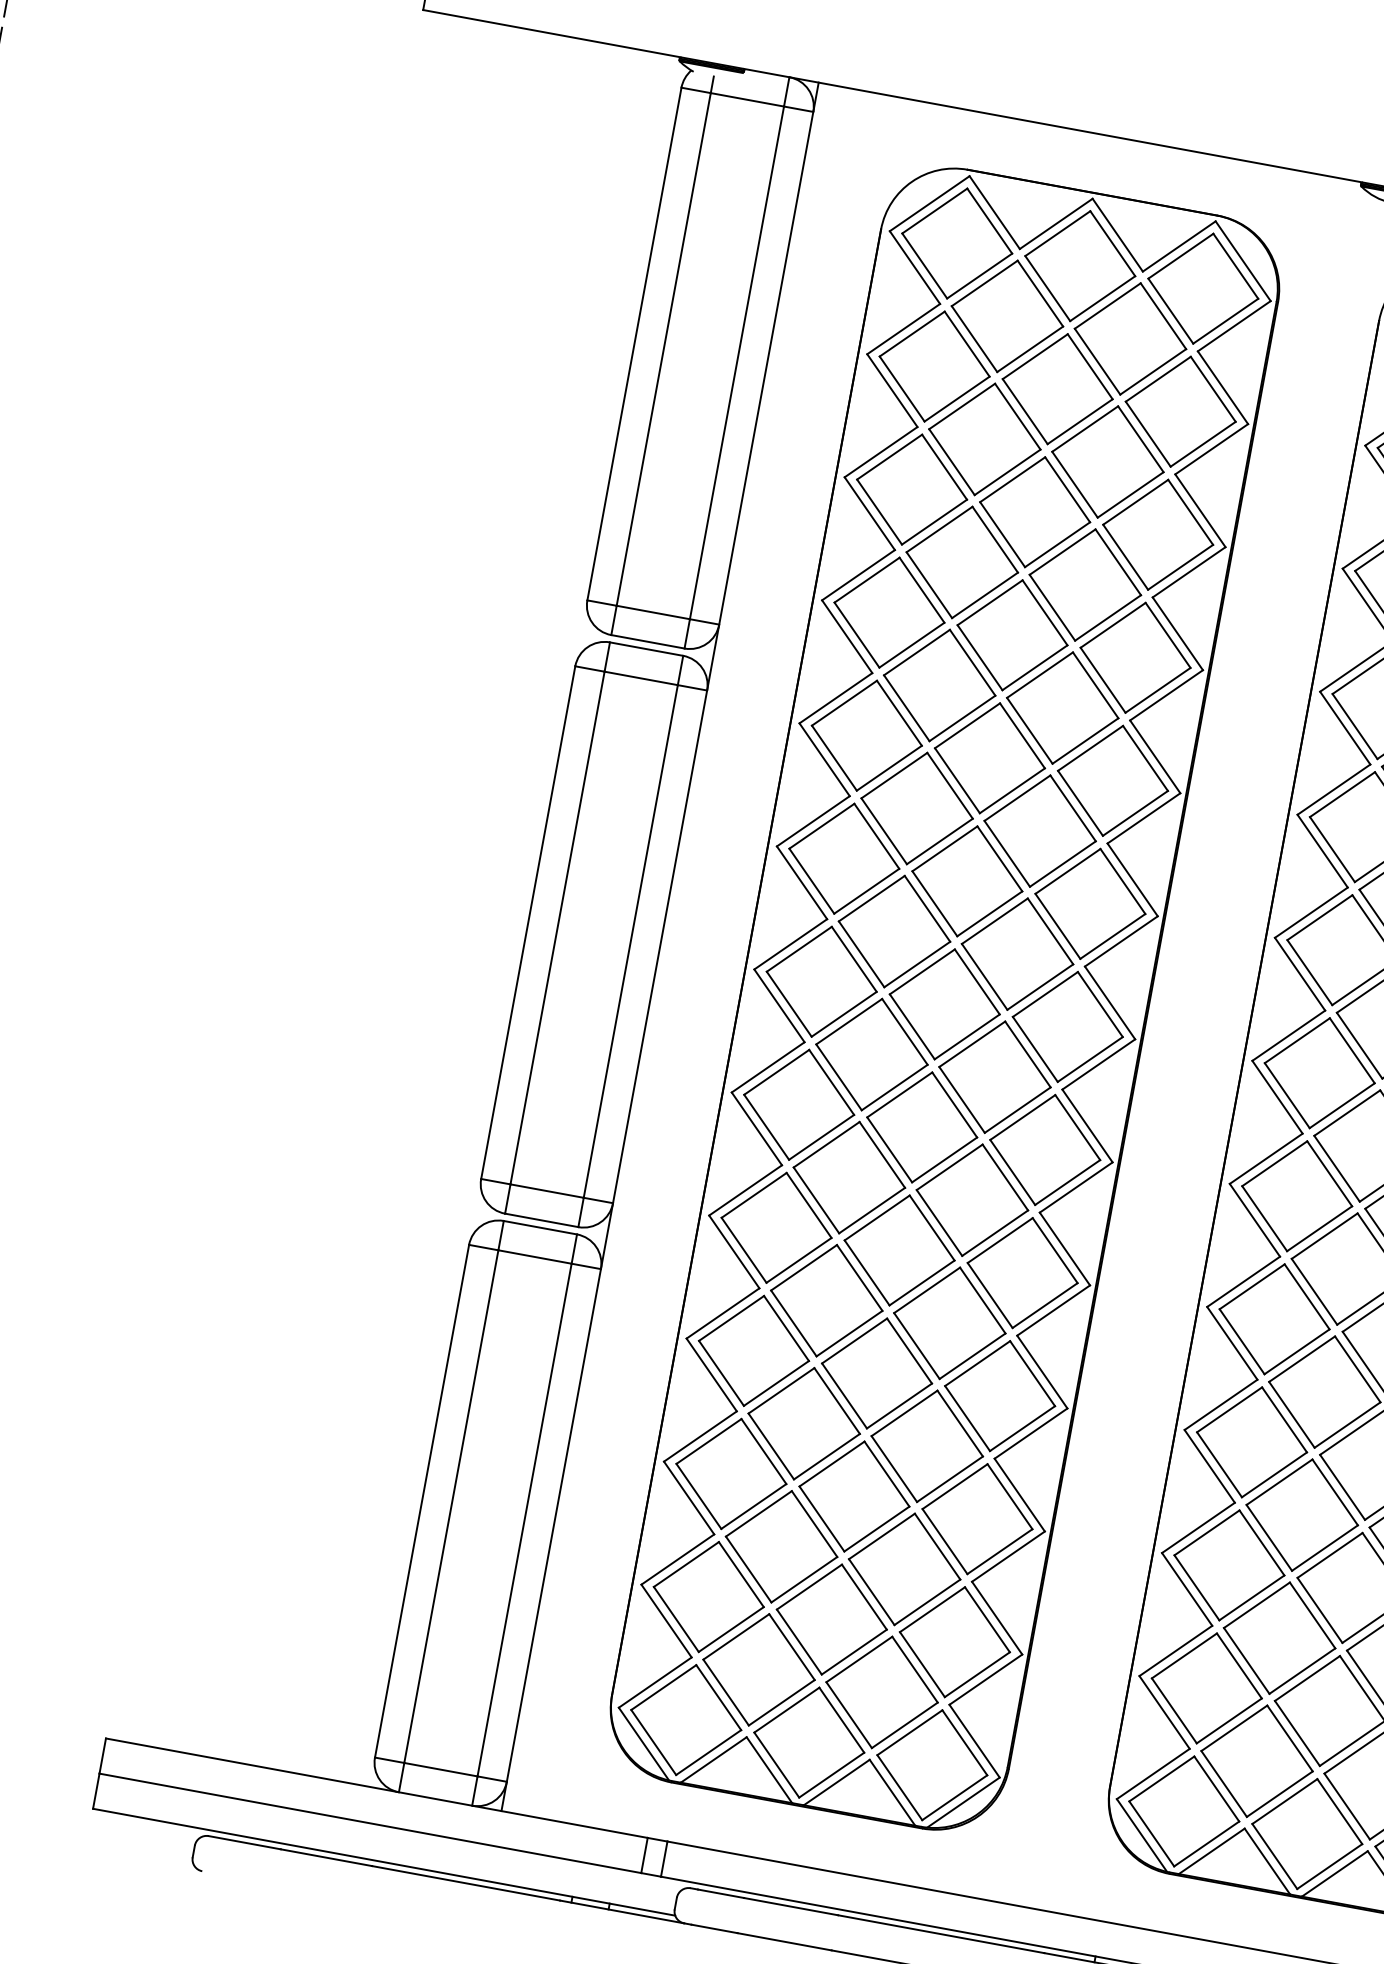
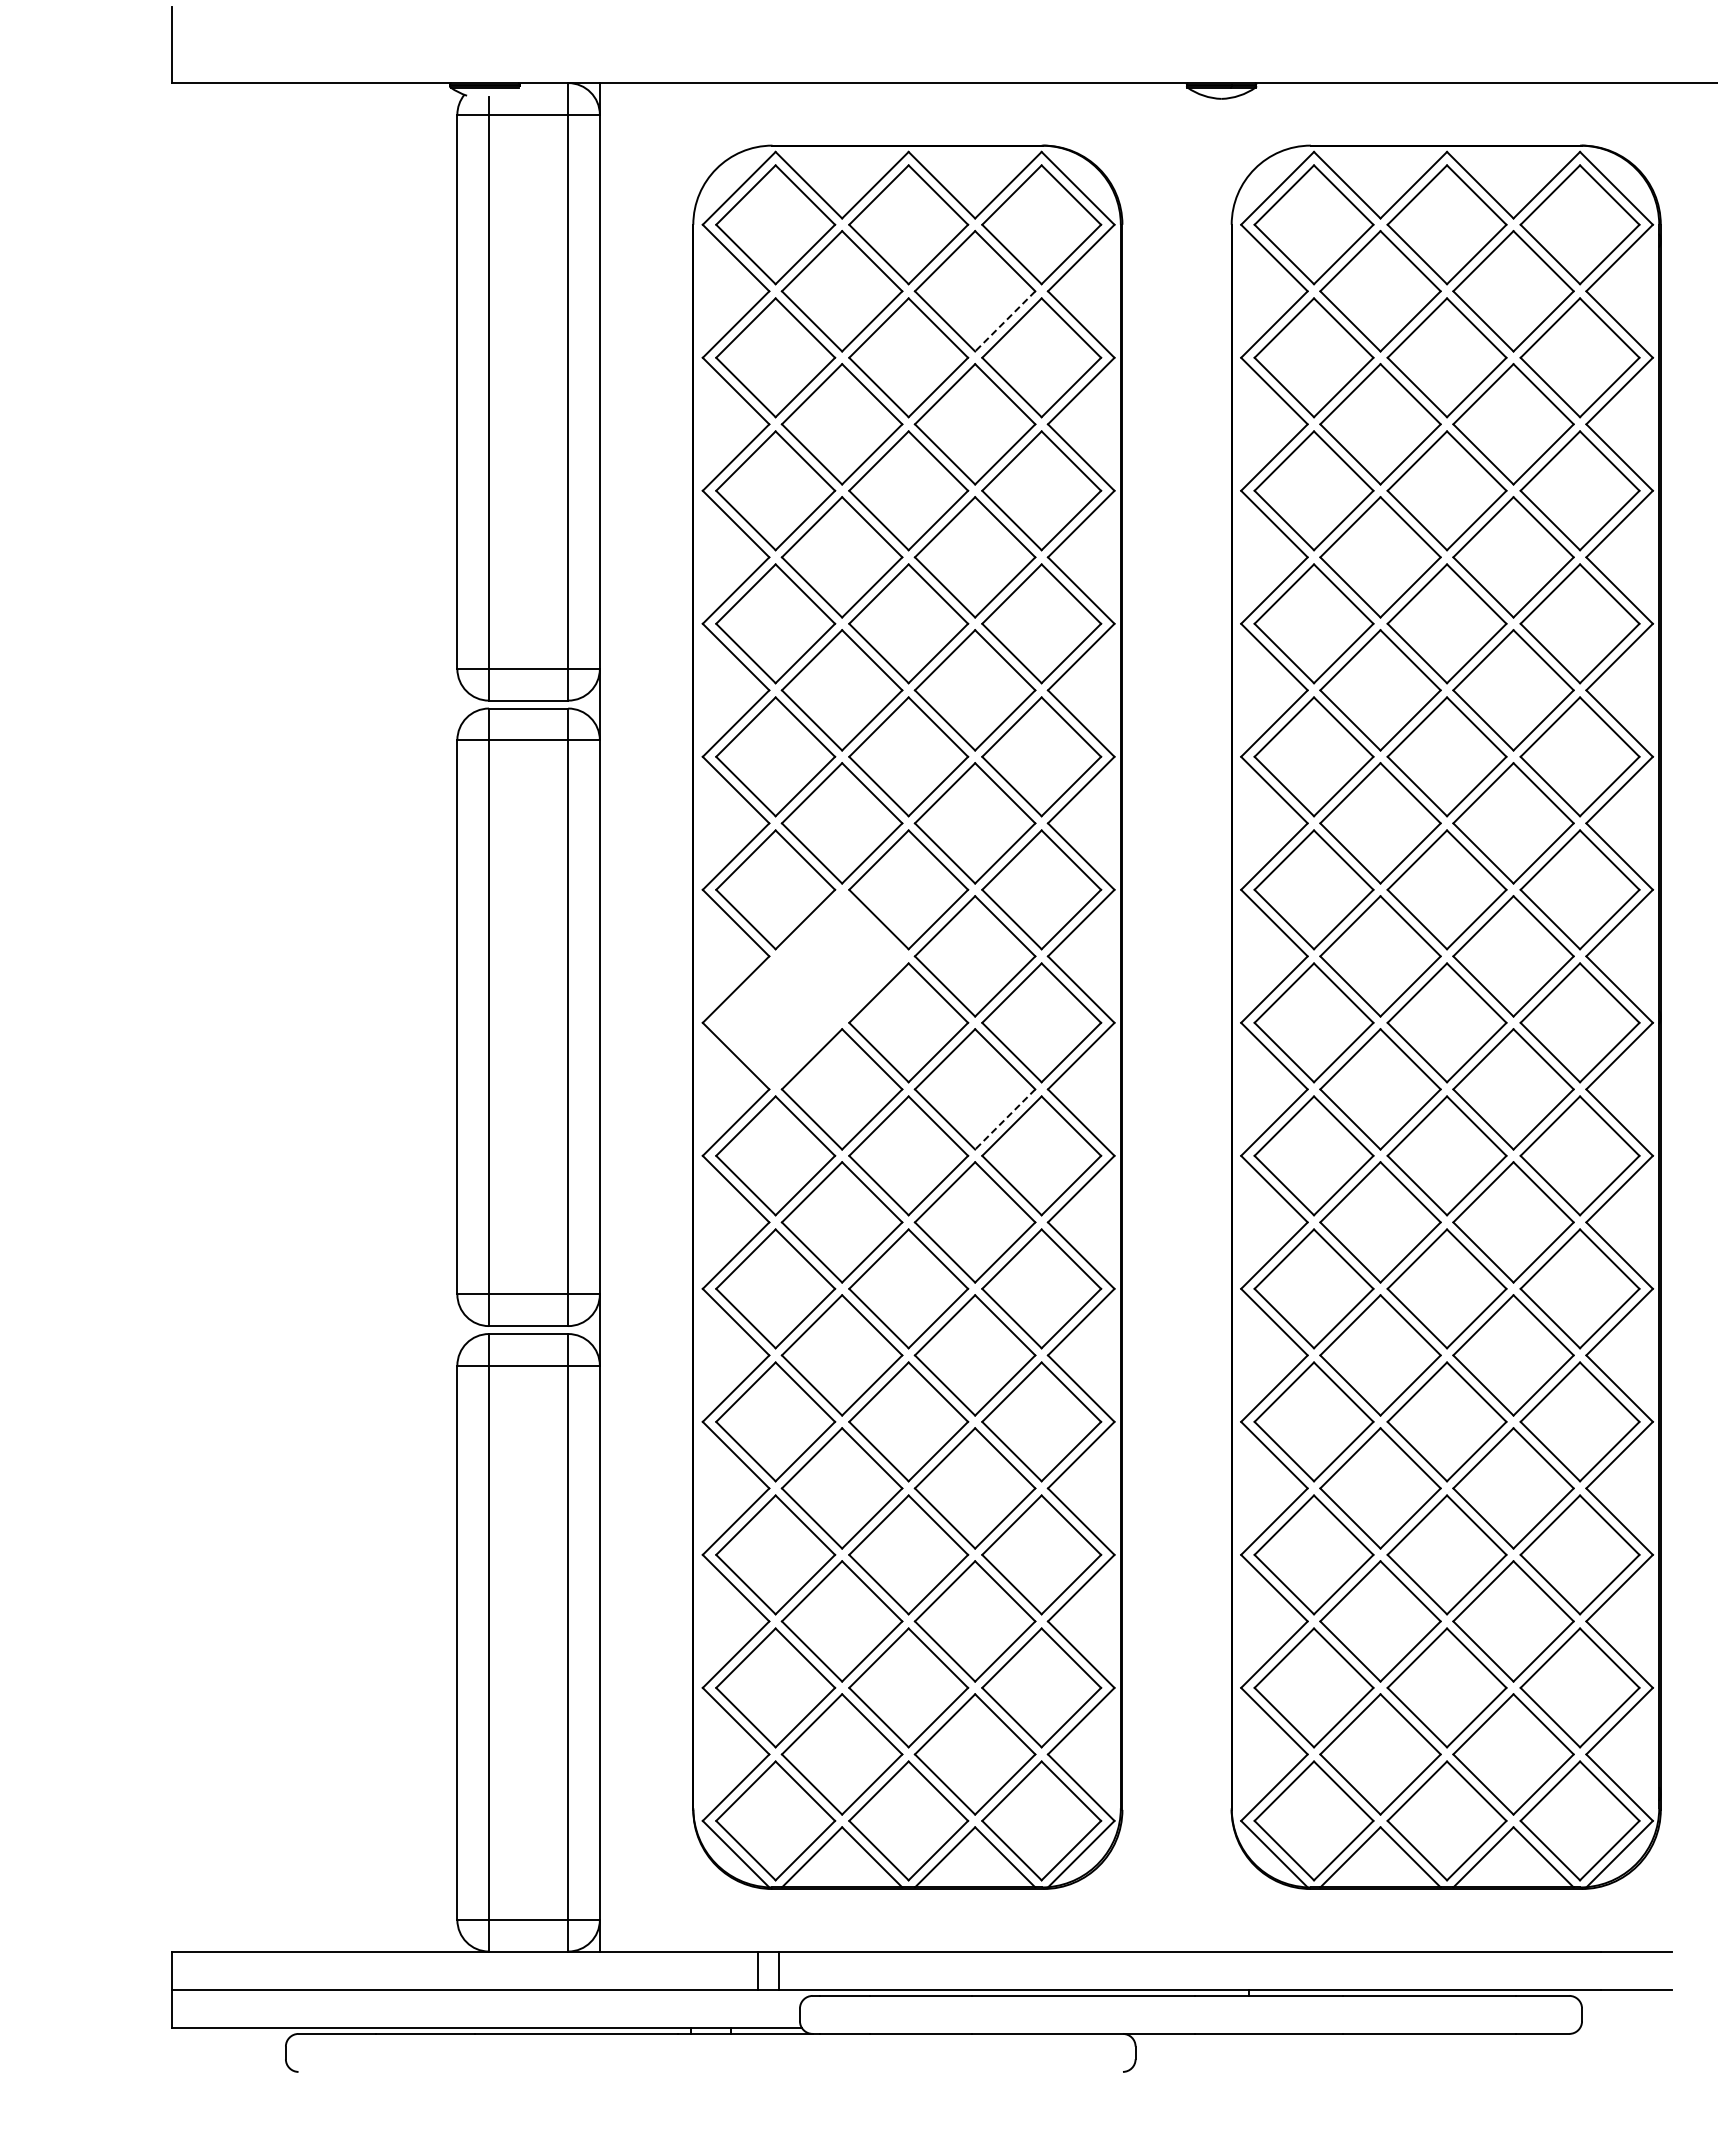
line: (1153, 372) -> (1005, 321), solid -> dashed
part: (858, 956) -> (809, 989), removed
line: (1017, 1110) -> (1005, 1119), solid -> dashed

